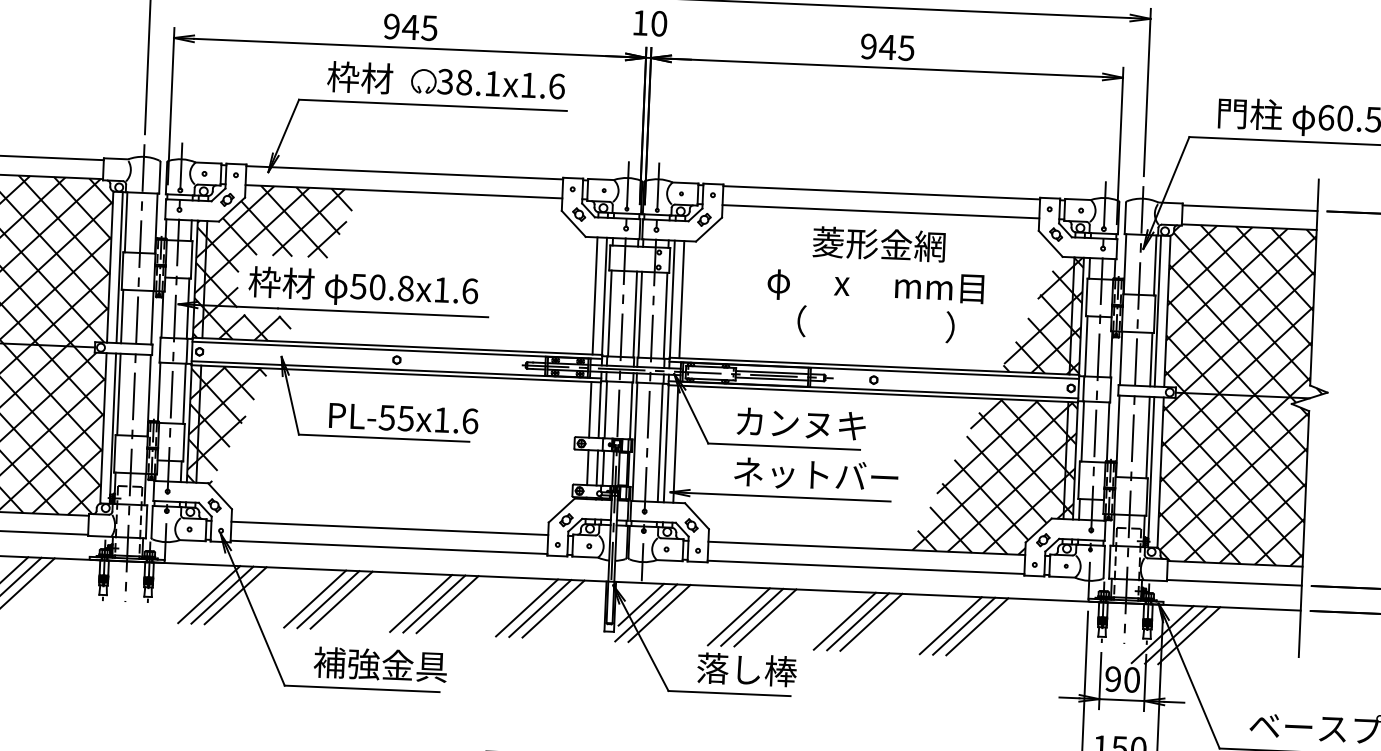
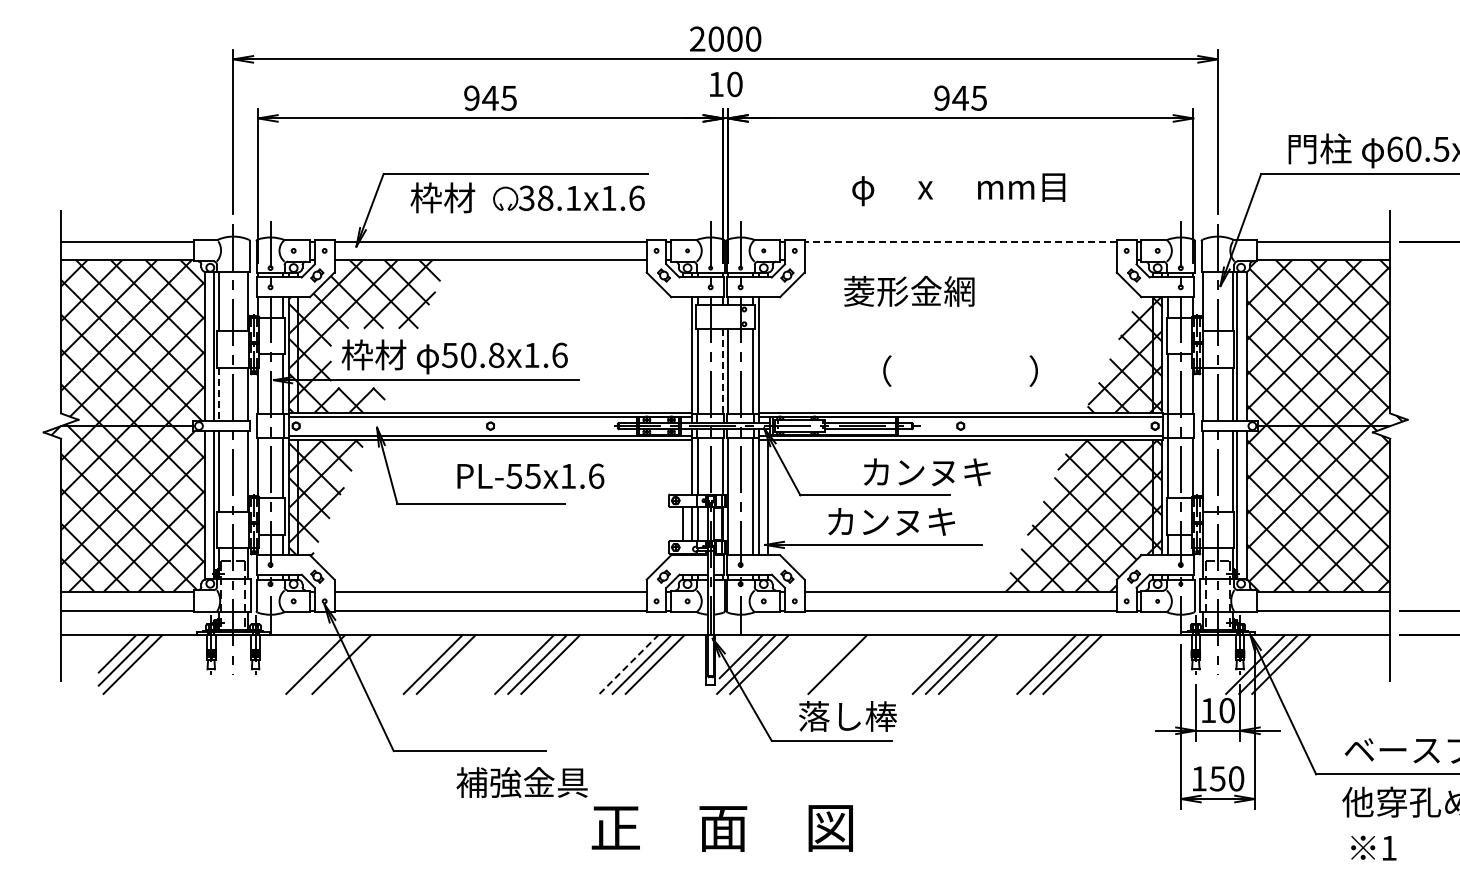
part: (446, 80) -> (527, 197), moved
line: (881, 192) -> (960, 241), solid -> dashed
line: (880, 212) -> (960, 260), removed
text: (879, 244) -> (909, 291), moved
text: (875, 287) -> (958, 189), moved
line: (594, 295) -> (682, 354), removed
line: (681, 299) -> (768, 354), removed
line: (635, 314) -> (723, 371), solid -> dashed
line: (122, 317) -> (218, 395), solid -> dashed
line: (589, 409) -> (682, 466), removed
text: (403, 417) -> (530, 475), moved
text: (801, 424) -> (927, 472), moved
text: (815, 474) -> (907, 521), ネットバー -> カンヌキ
line: (222, 595) -> (328, 664), removed
line: (314, 598) -> (419, 664), removed
line: (527, 607) -> (629, 664), solid -> dashed
line: (751, 617) -> (850, 664), removed
line: (765, 617) -> (863, 664), removed
text: (379, 664) -> (521, 782), moved
text: (1113, 679) -> (1208, 710), 90 -> 10

